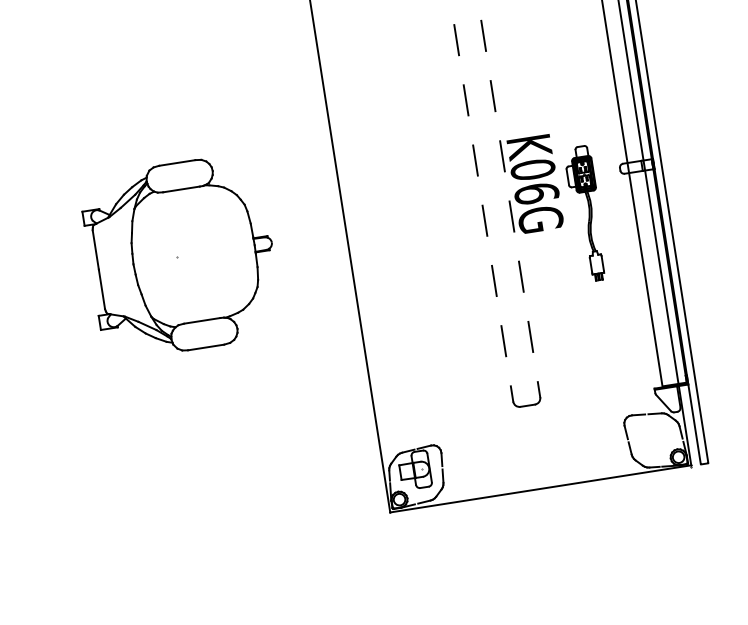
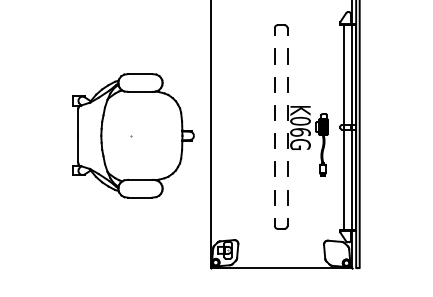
part: (181, 255) -> (133, 135), size x1.43

